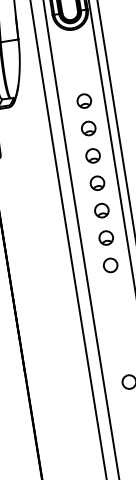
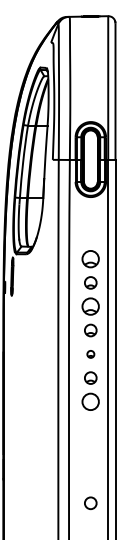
part: (83, 100) -> (90, 258), size x1.4
part: (92, 155) -> (90, 306), size x1.4
part: (101, 210) -> (90, 354), size x0.6
circle: (110, 264) -> (90, 401), size x1.4

